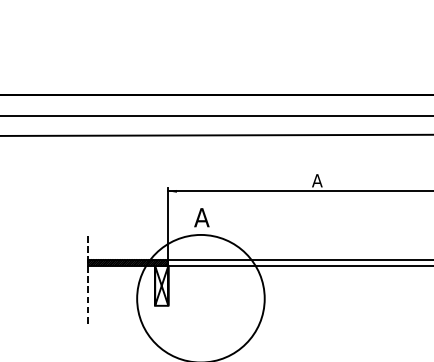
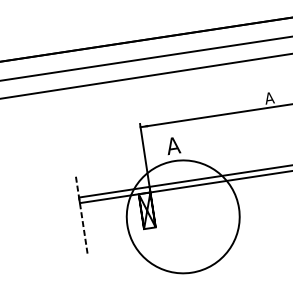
hatch: (127, 262) -> (114, 194), removed

